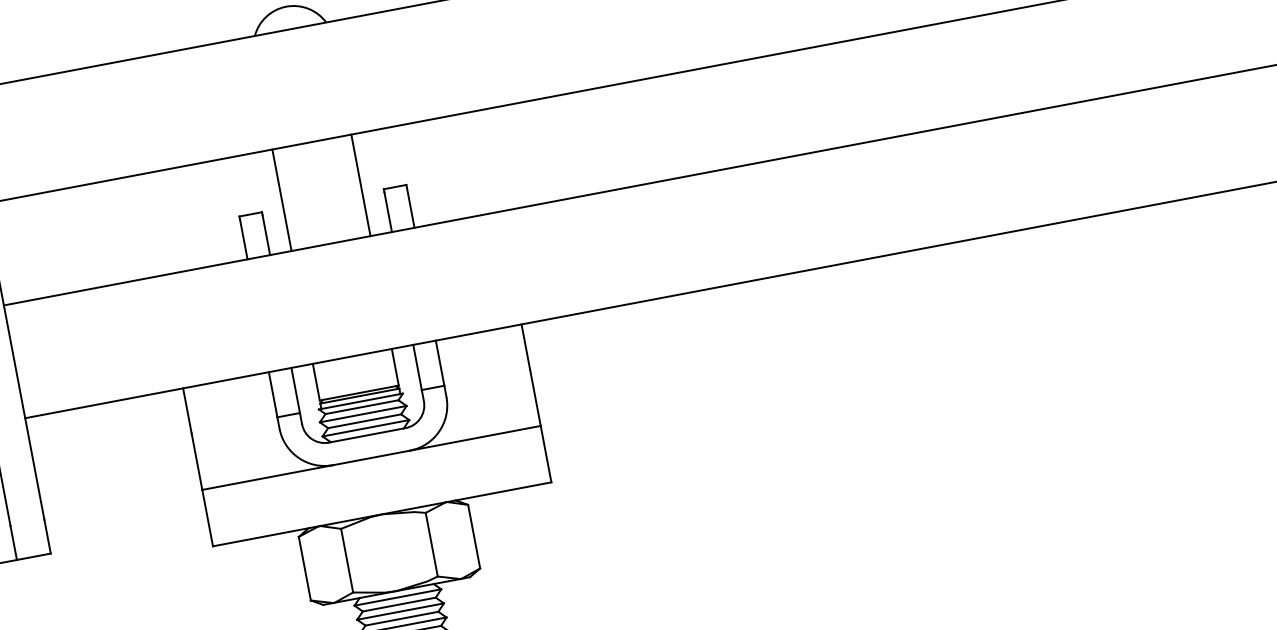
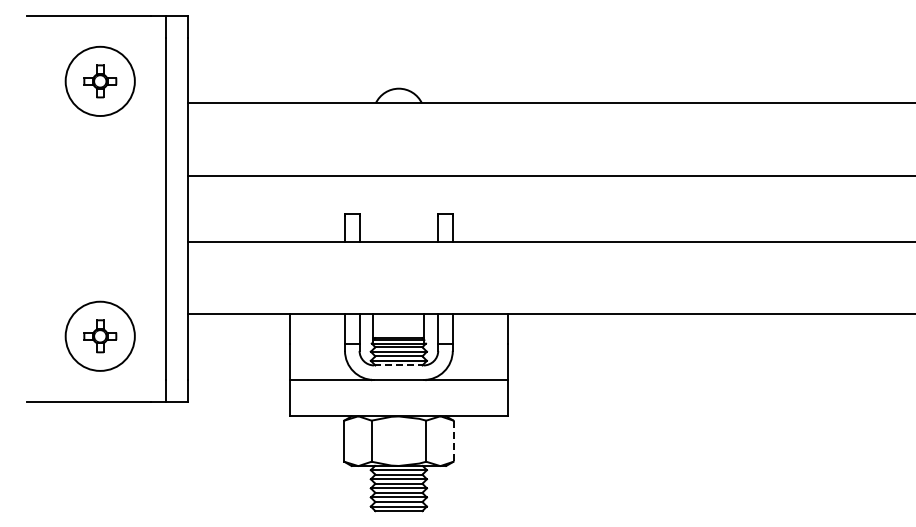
line: (360, 184) -> (424, 208), removed
line: (281, 199) -> (373, 208), removed
line: (366, 435) -> (398, 365), solid -> dashed
line: (474, 537) -> (453, 441), solid -> dashed

